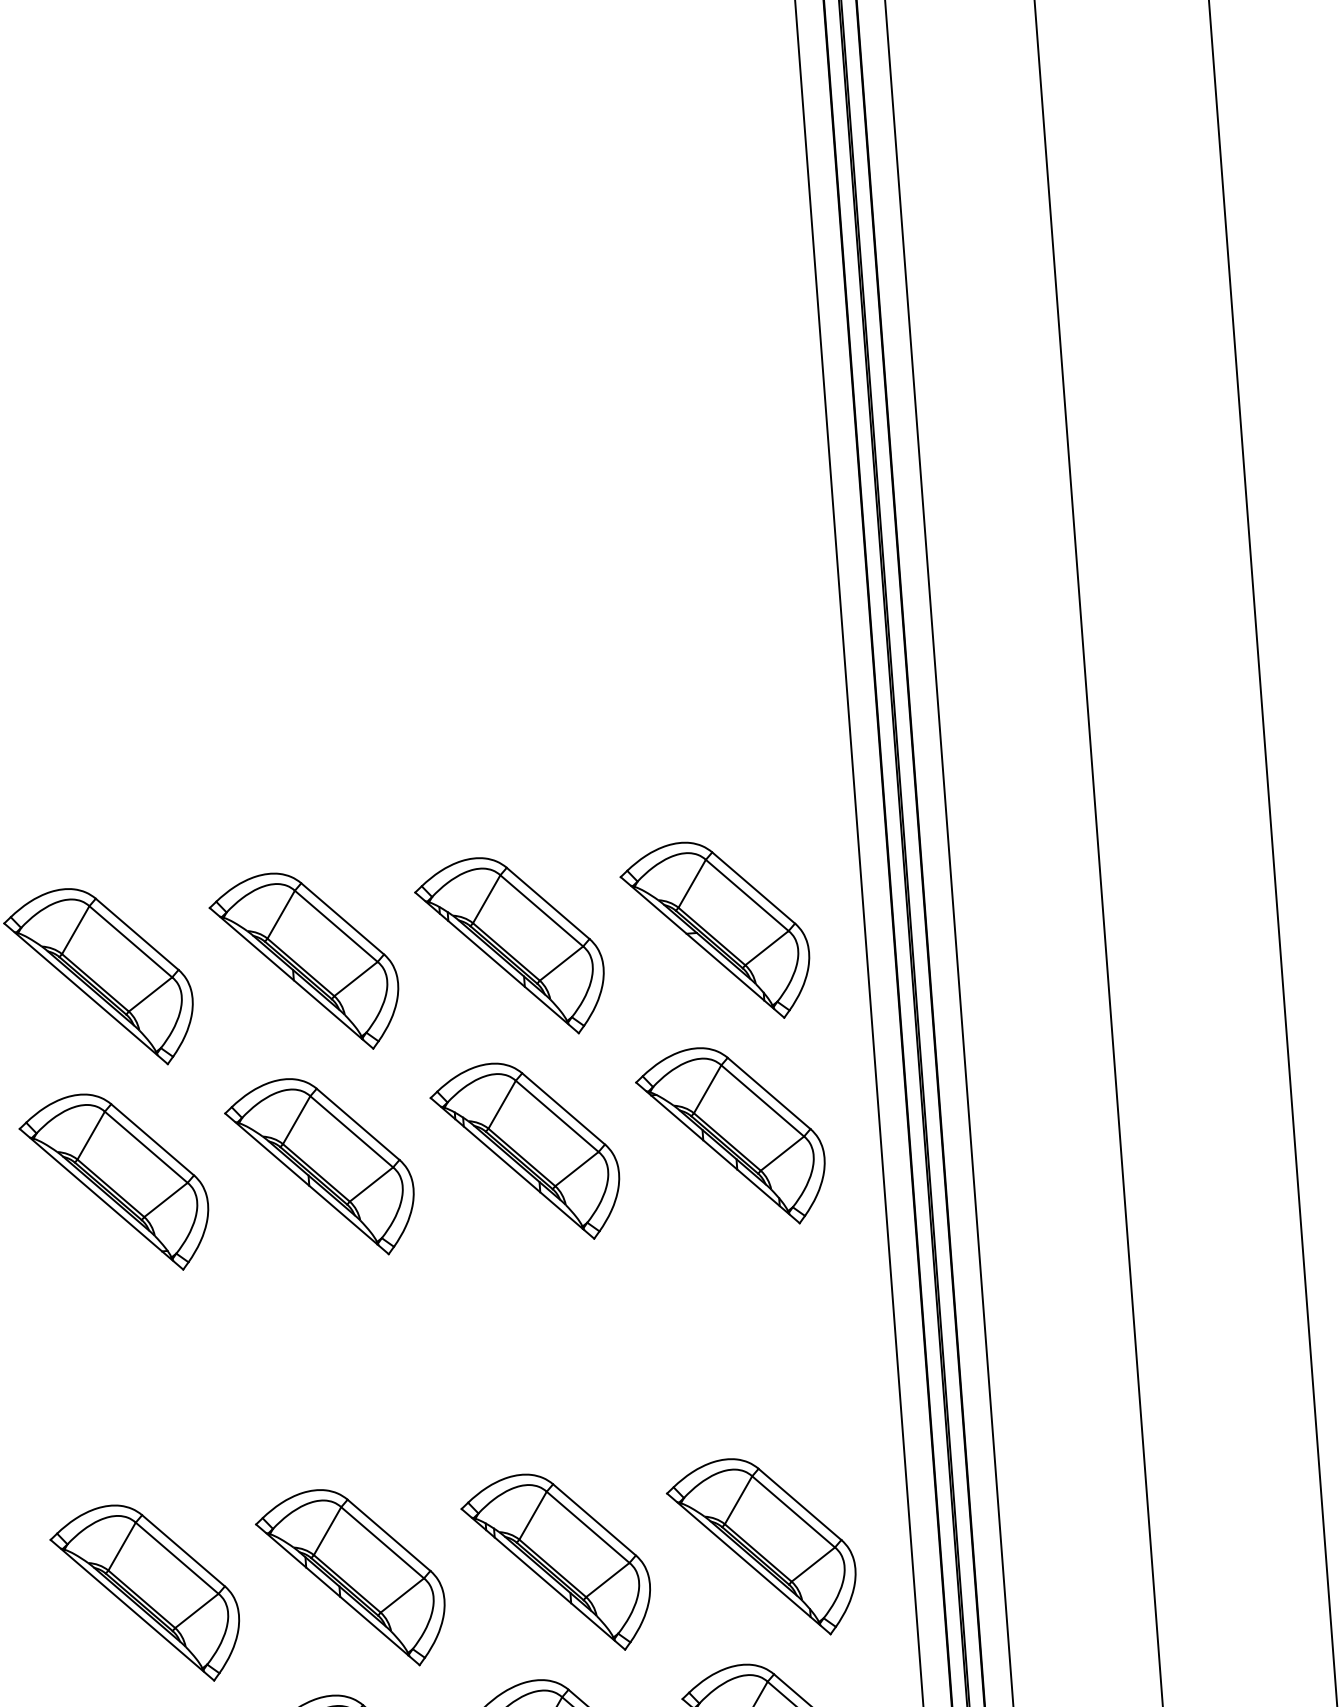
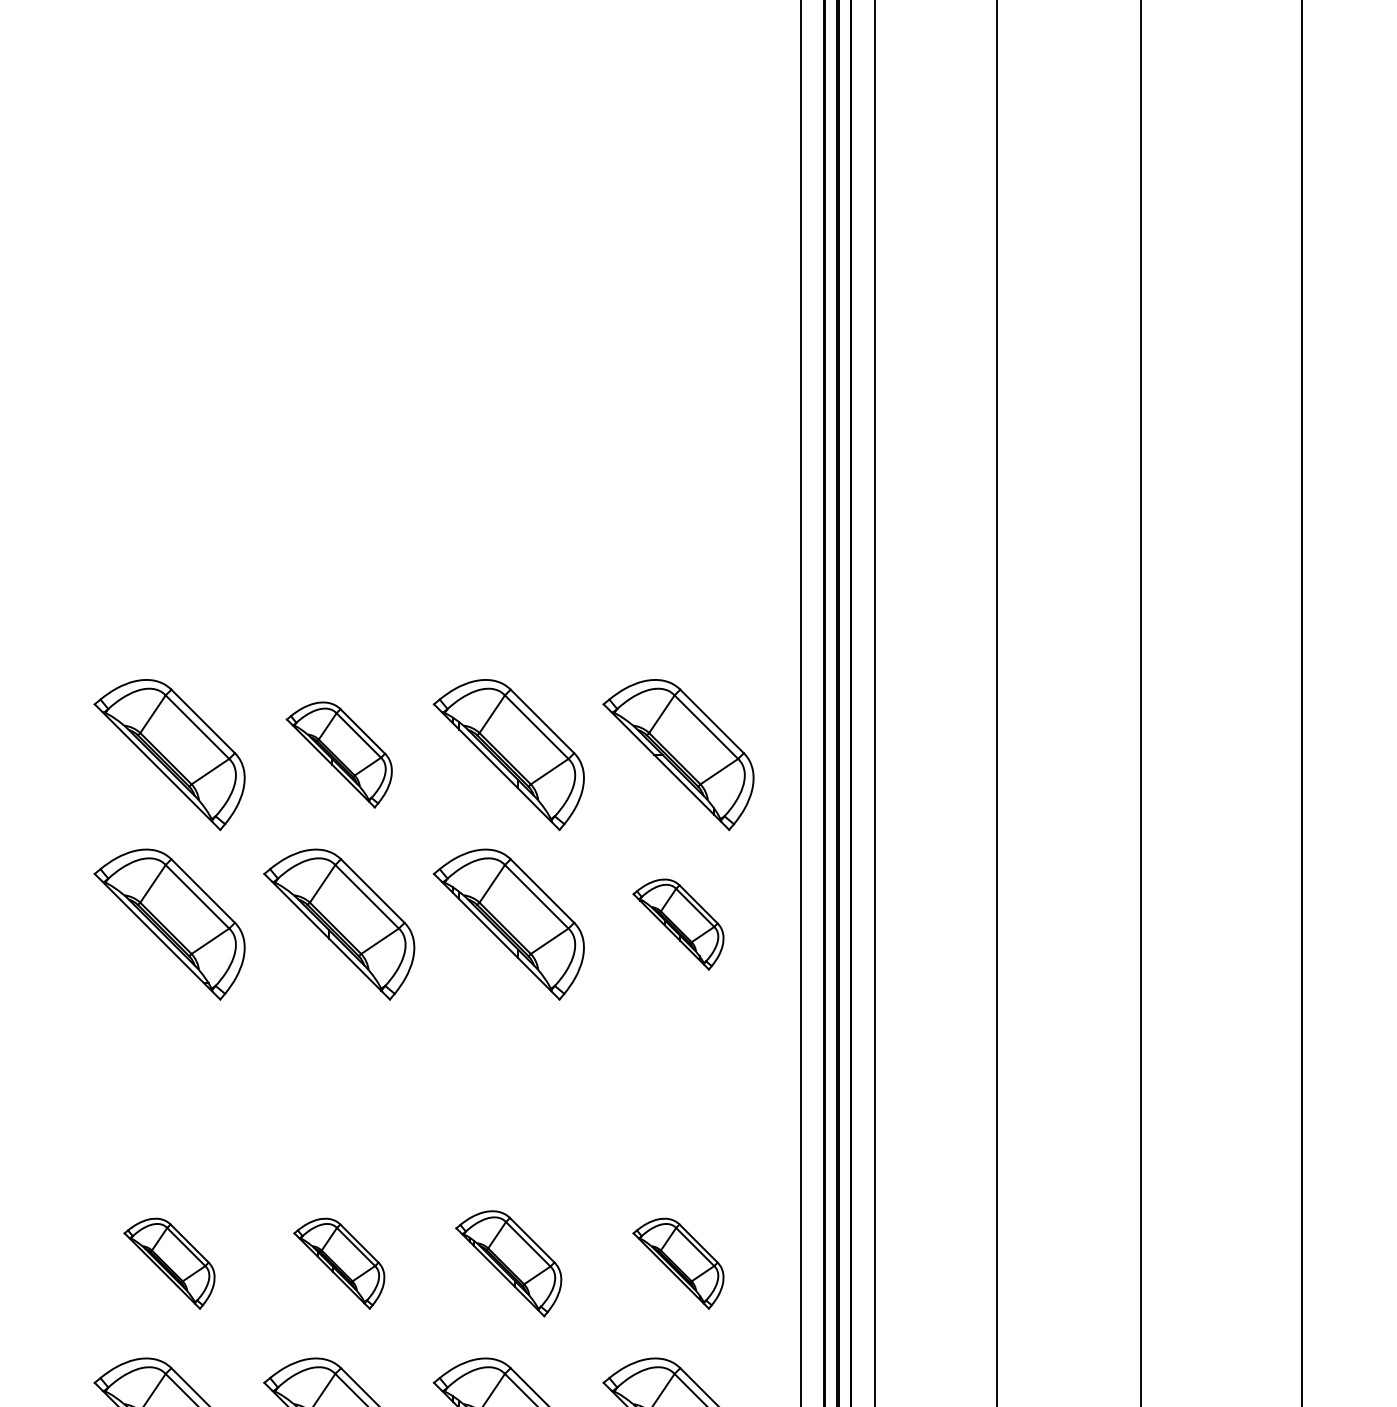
part: (305, 961) -> (339, 754), size x0.7
part: (731, 1137) -> (678, 924), size x0.6
part: (762, 1547) -> (678, 1263), size x0.6
part: (556, 1563) -> (508, 1263), size x0.7
part: (351, 1578) -> (339, 1263), size x0.6
part: (145, 1594) -> (169, 1263), size x0.6

